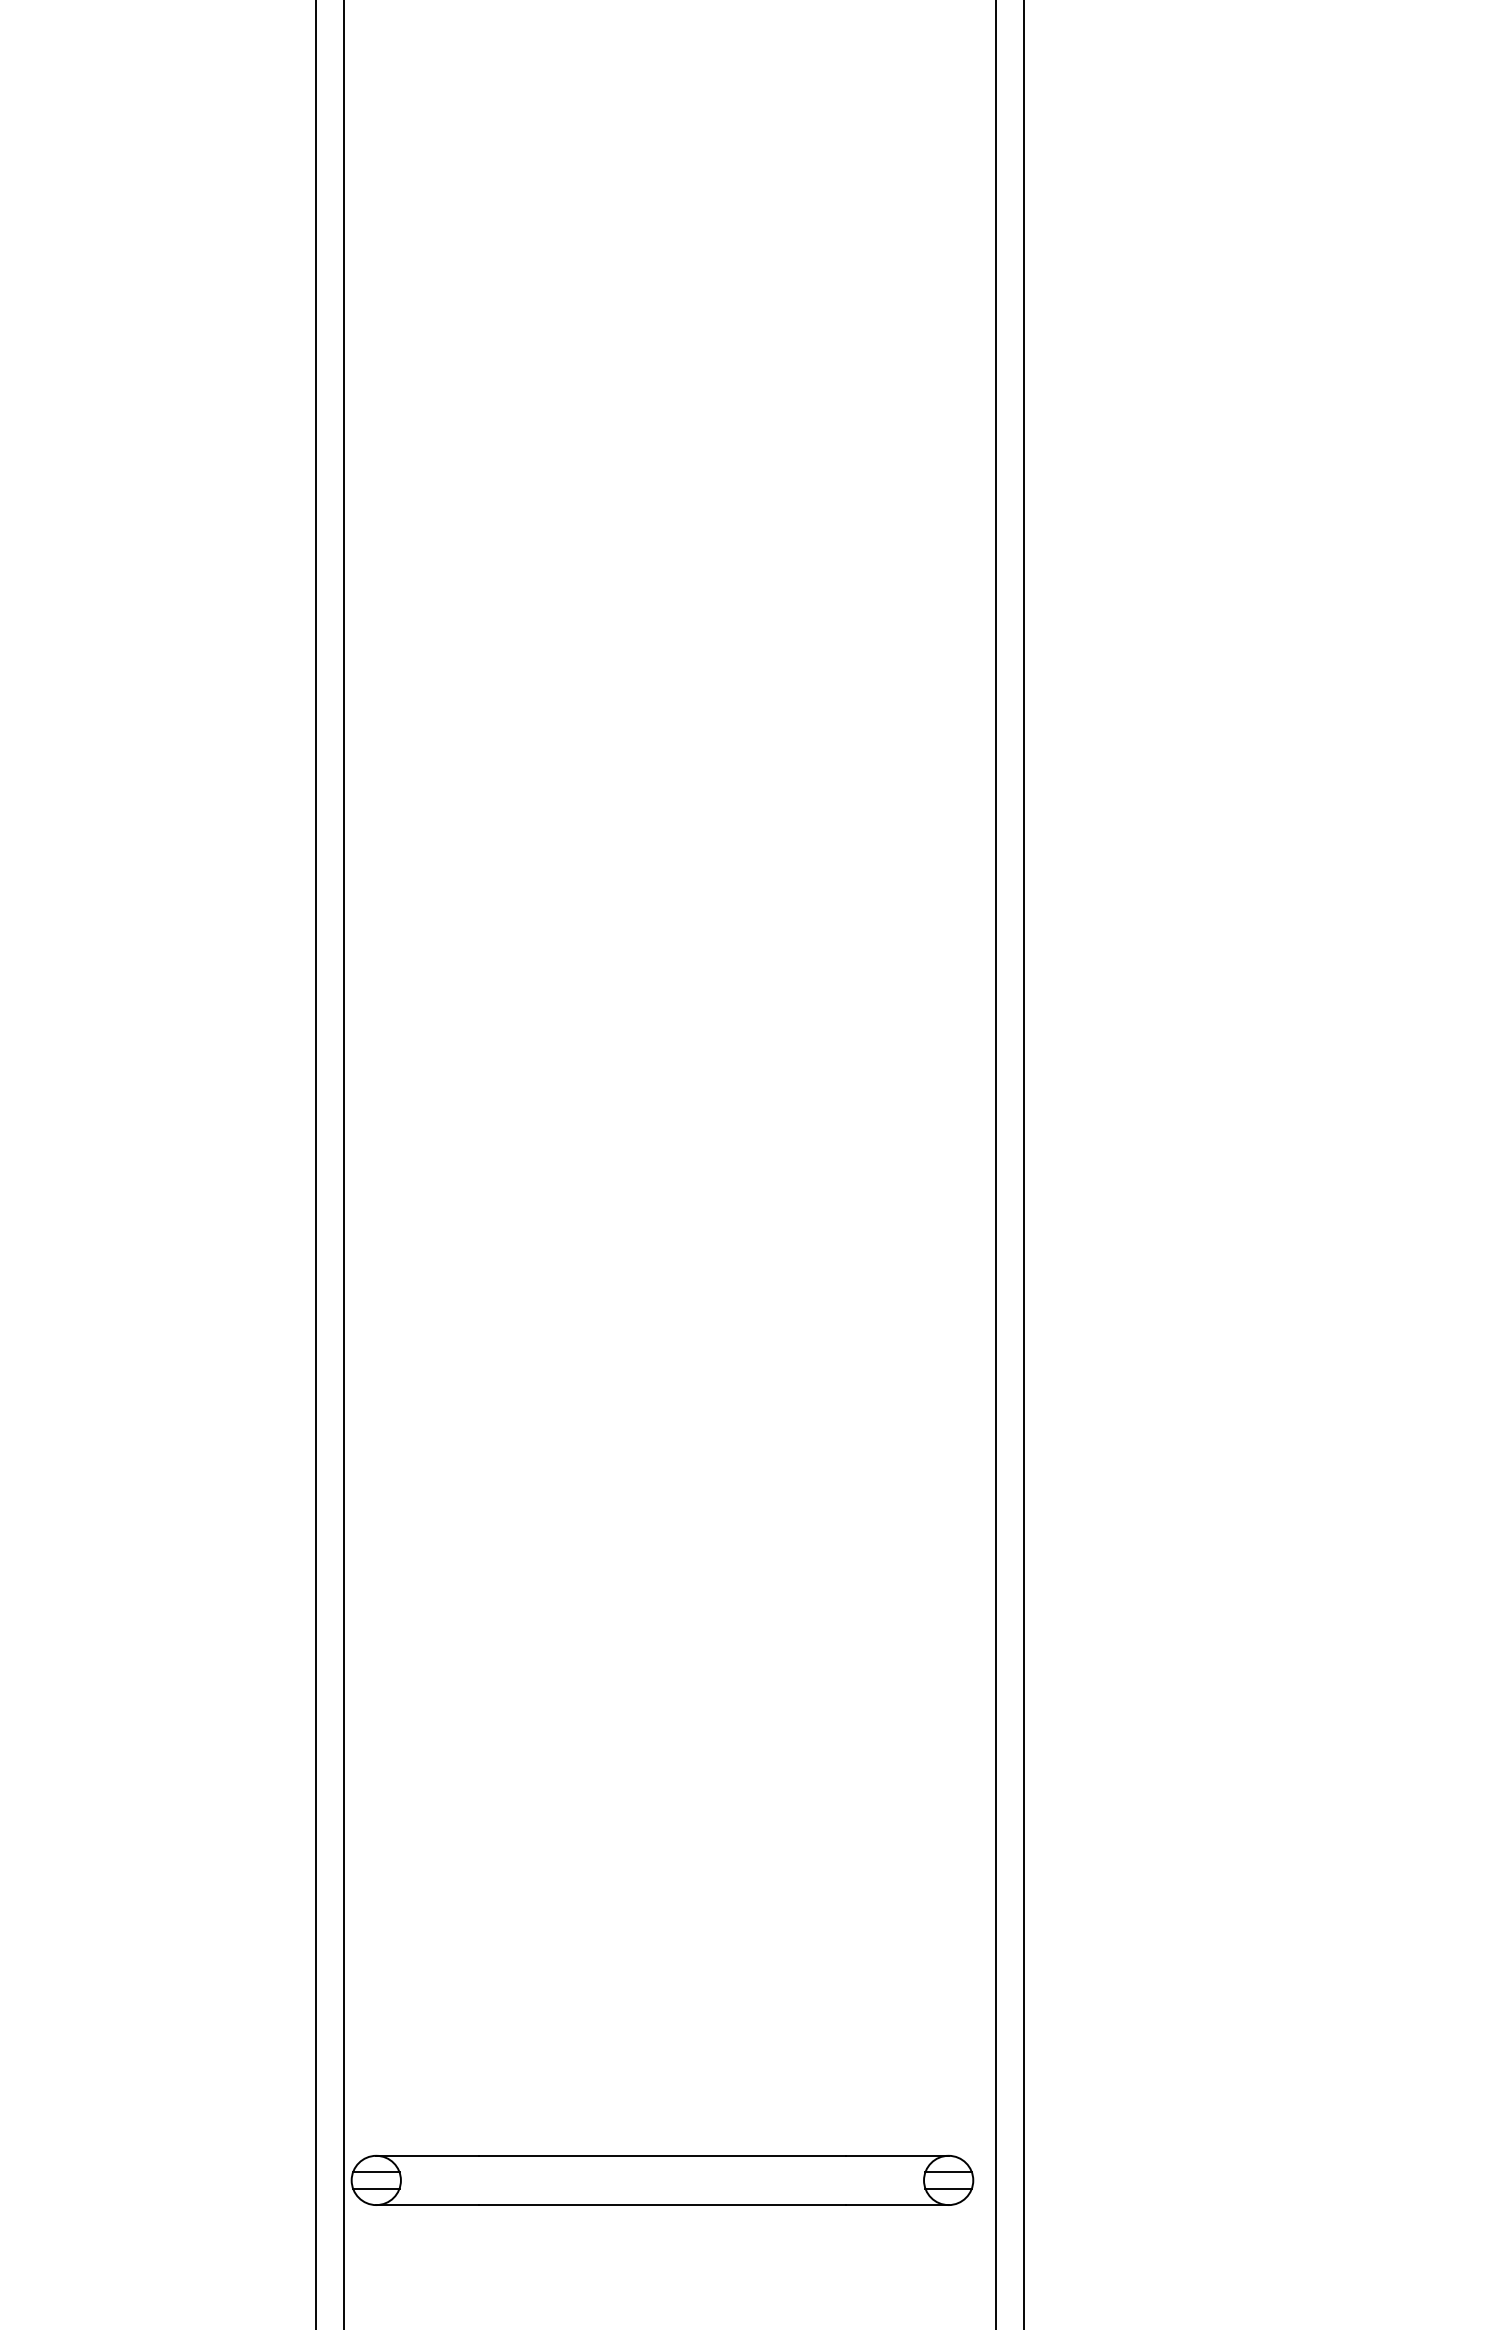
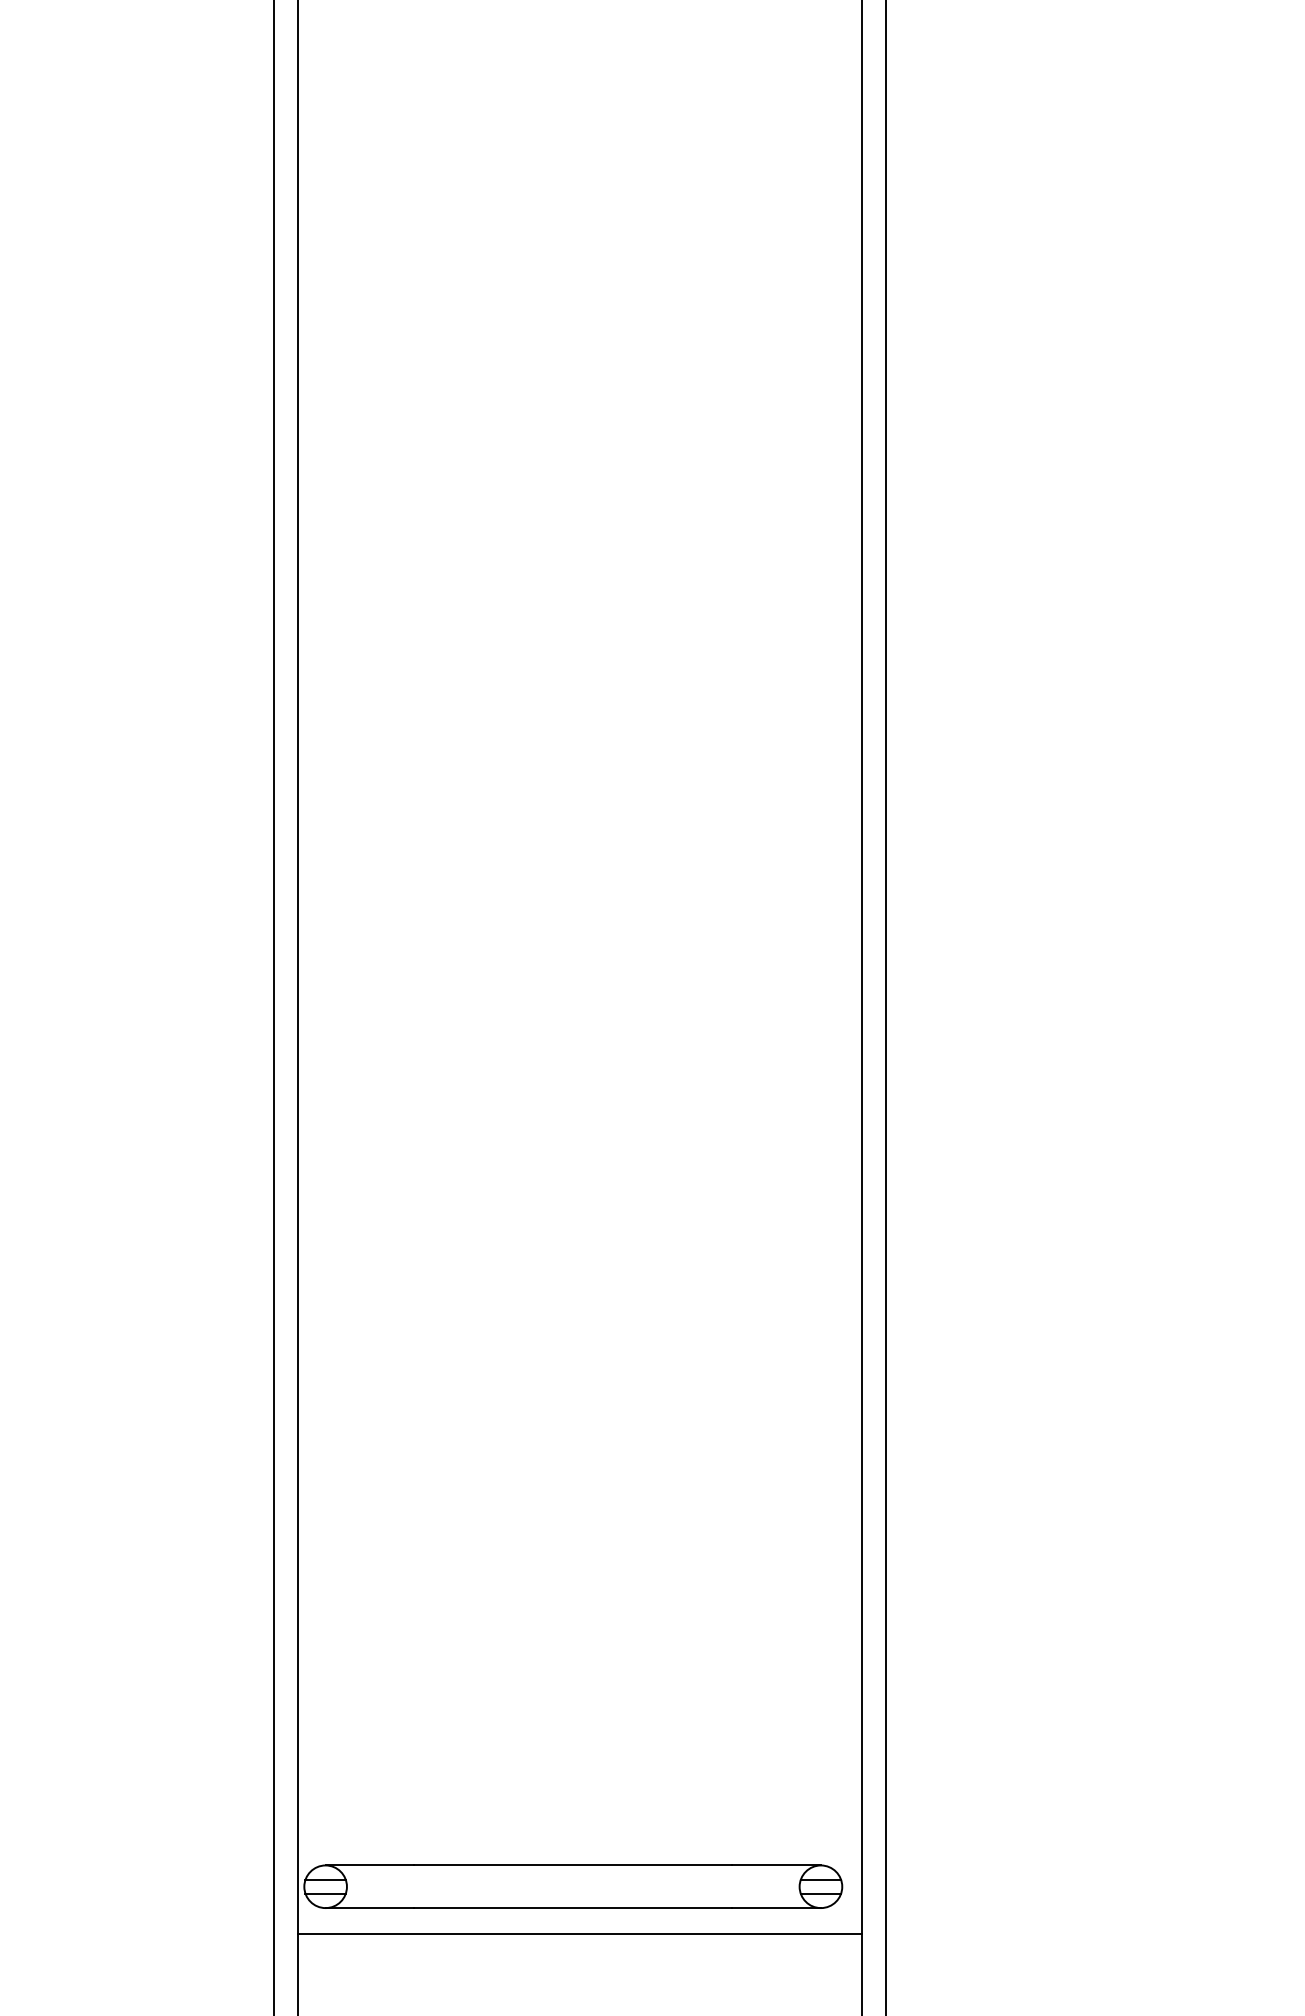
line: (669, 2235) -> (579, 1934), added

